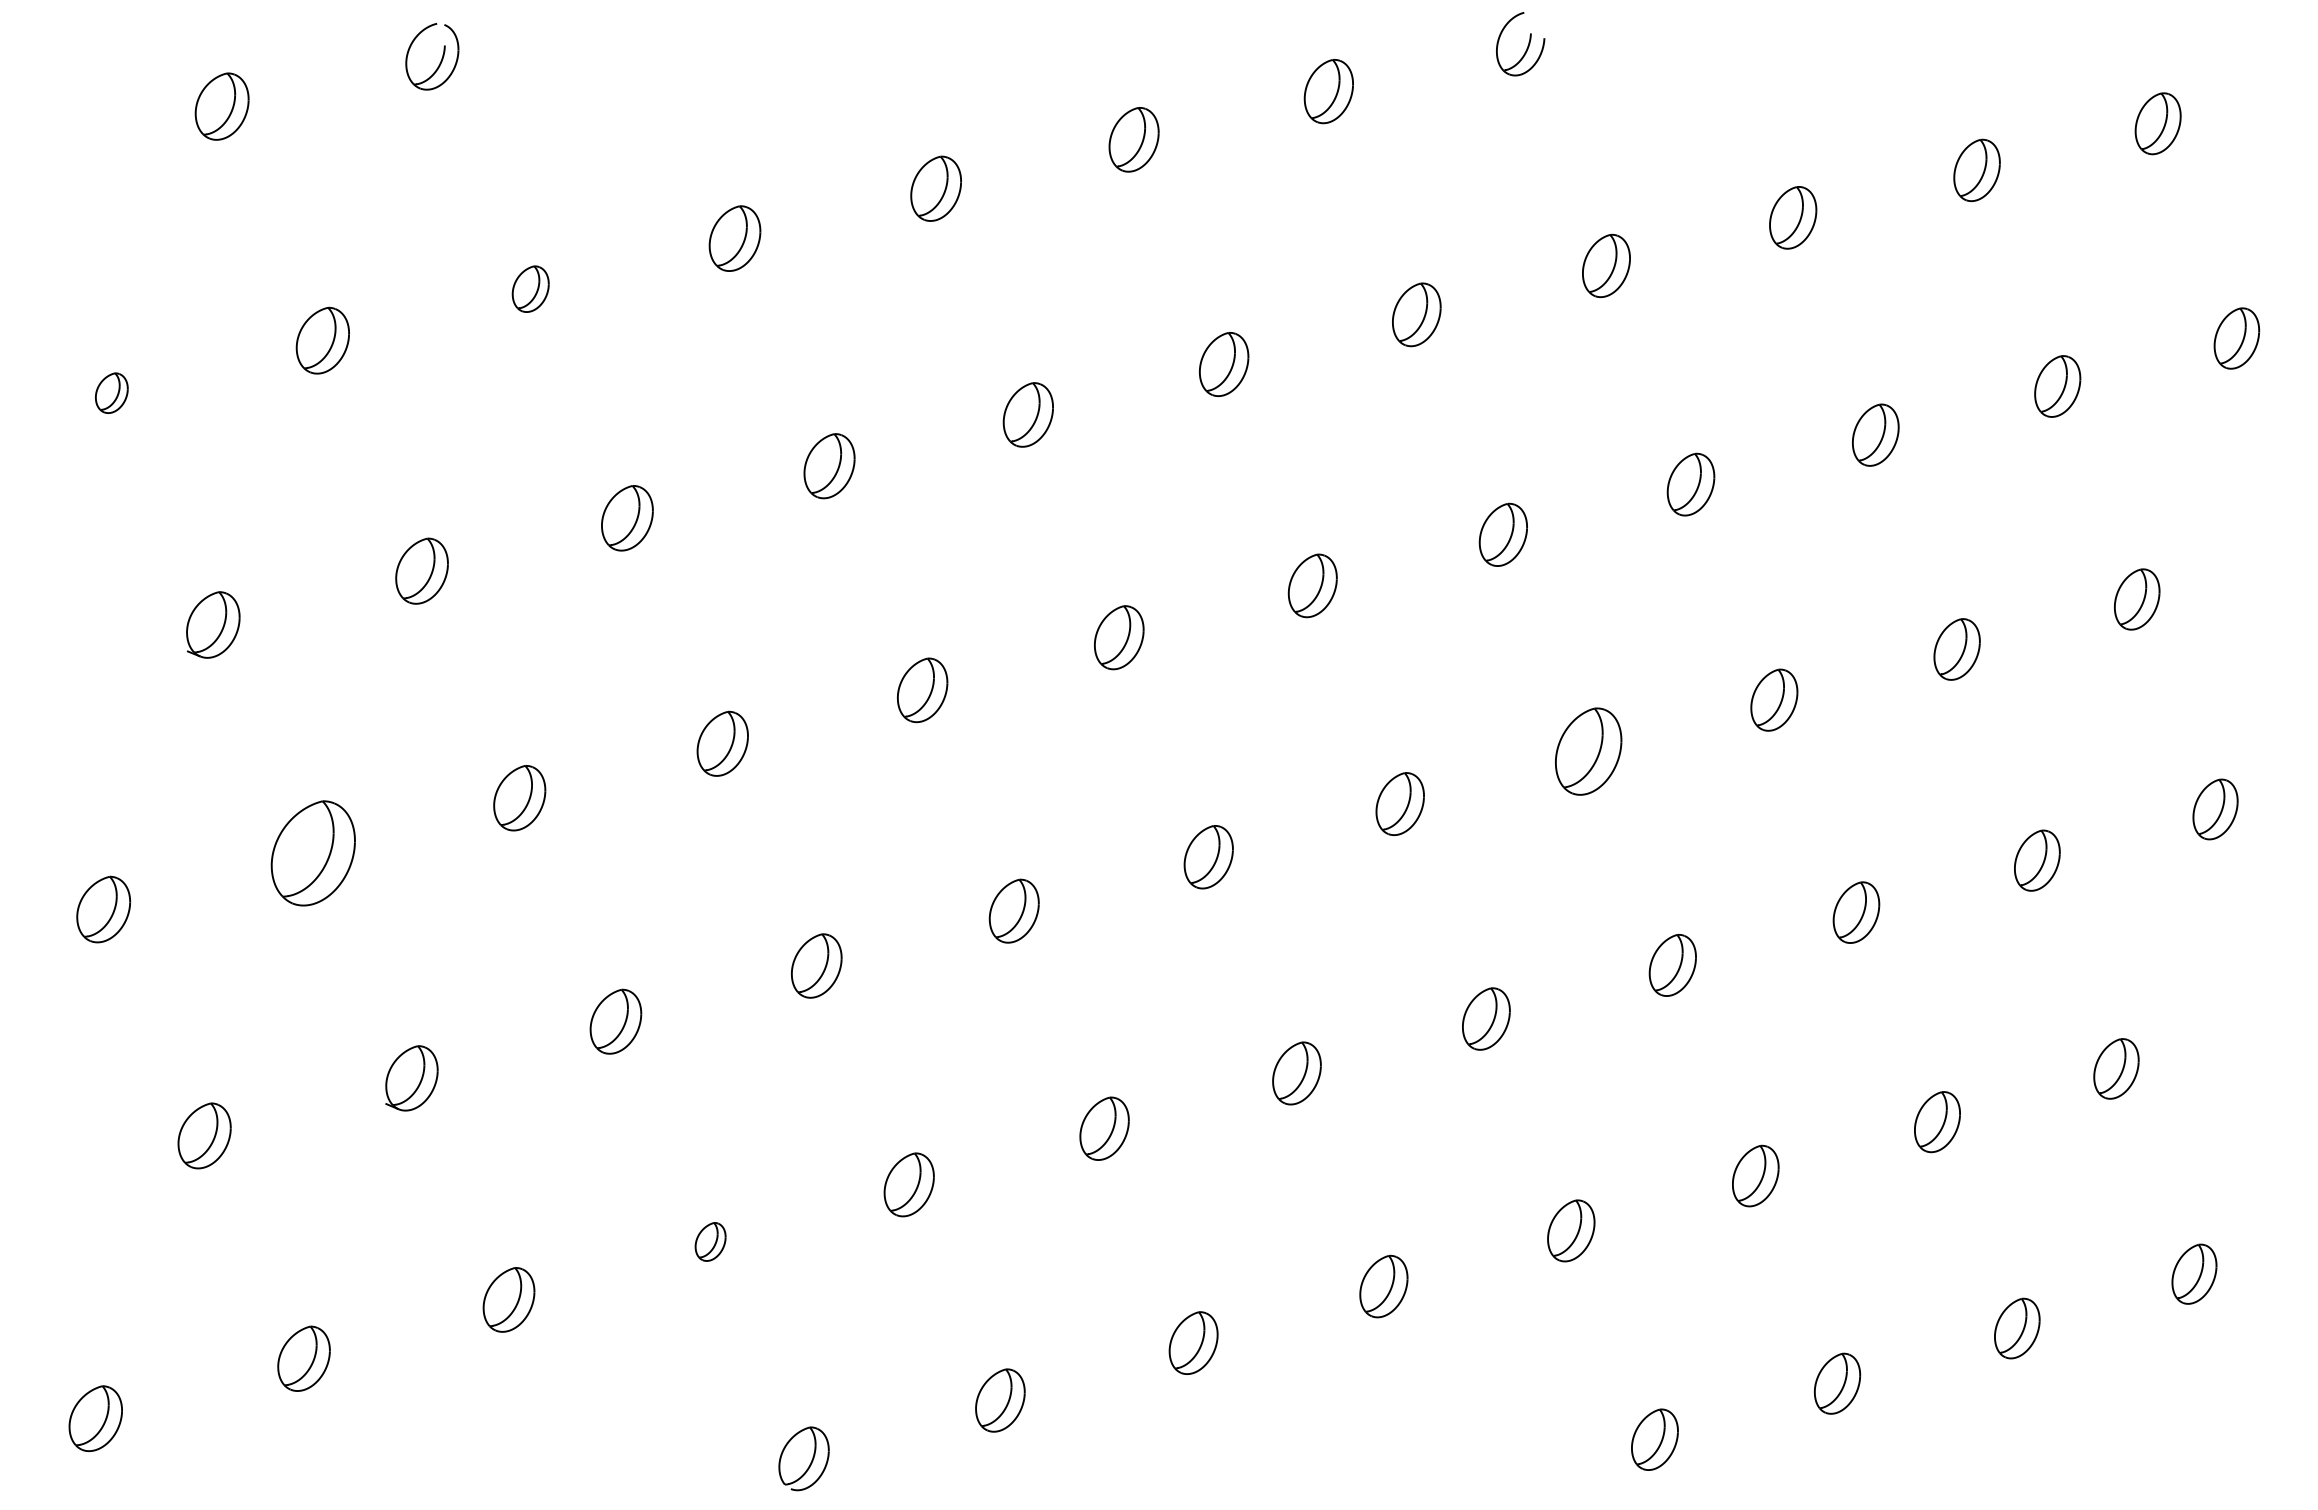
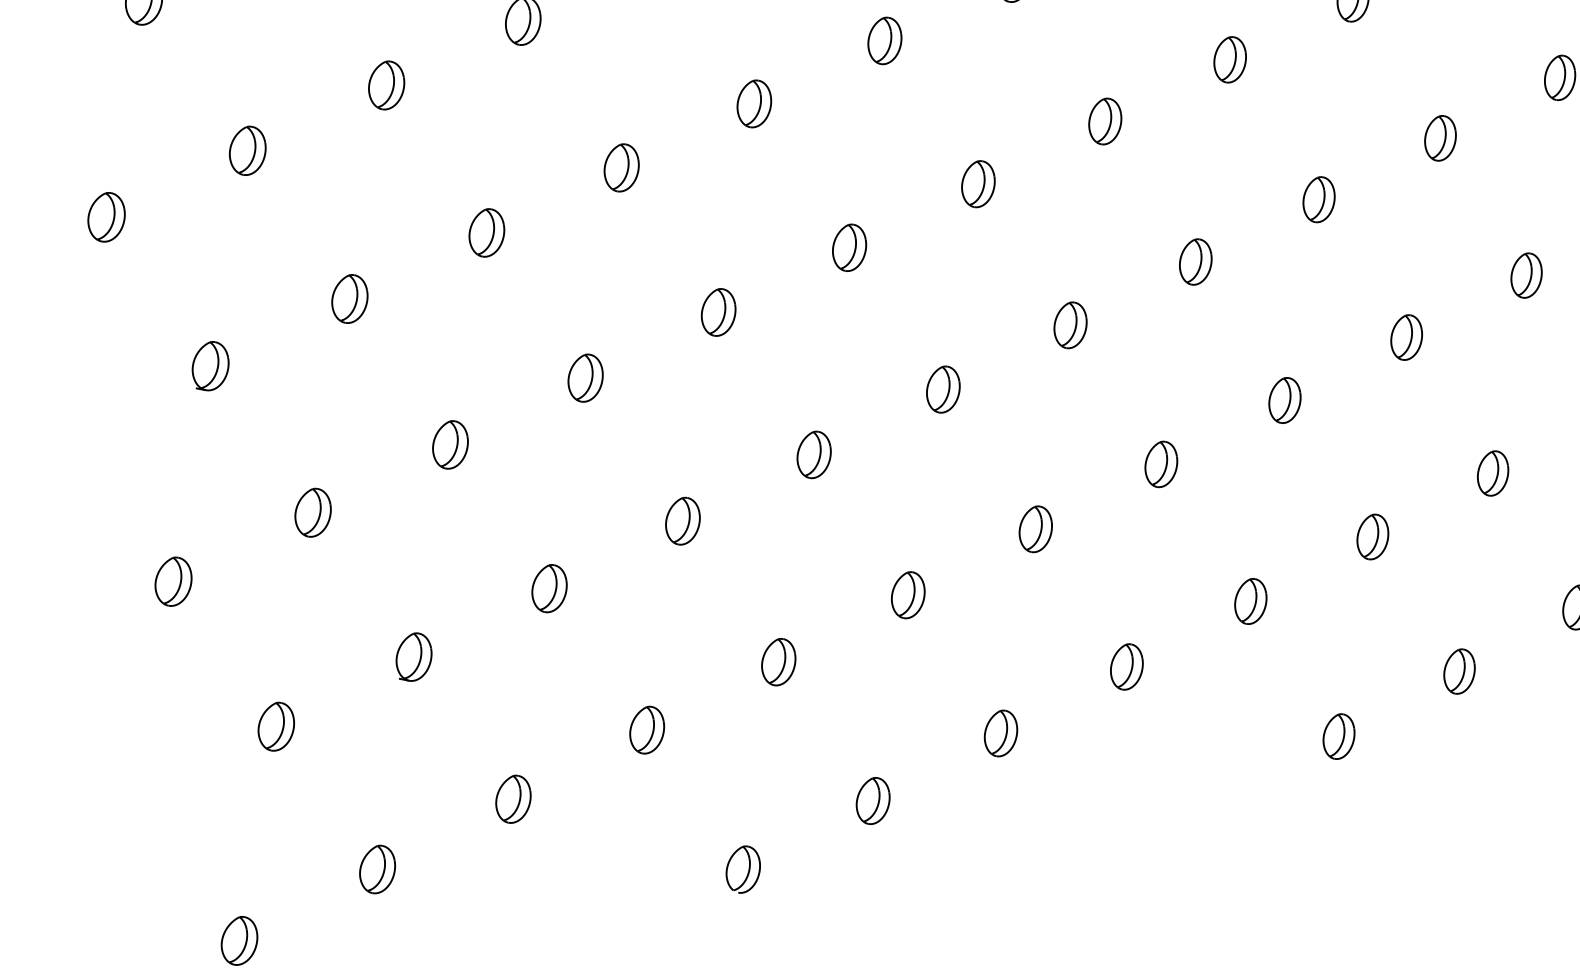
part: (530, 288) -> (386, 84), size x1.43
part: (111, 393) -> (106, 217), size x1.67
part: (1588, 751) -> (1195, 261), size x0.71
part: (313, 853) -> (313, 512), size x0.62
part: (710, 1241) -> (646, 729), size x1.67

